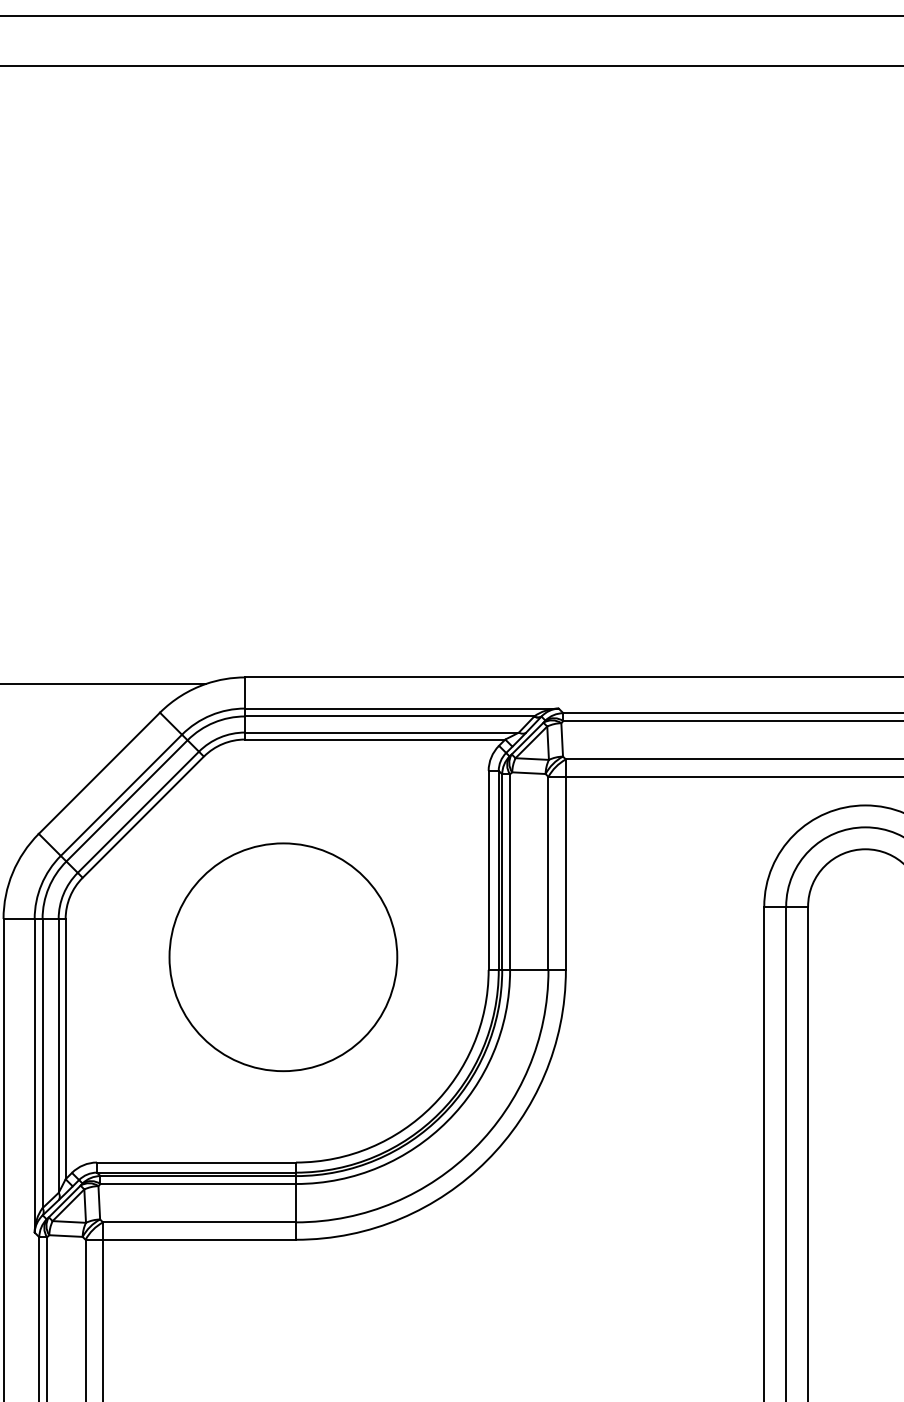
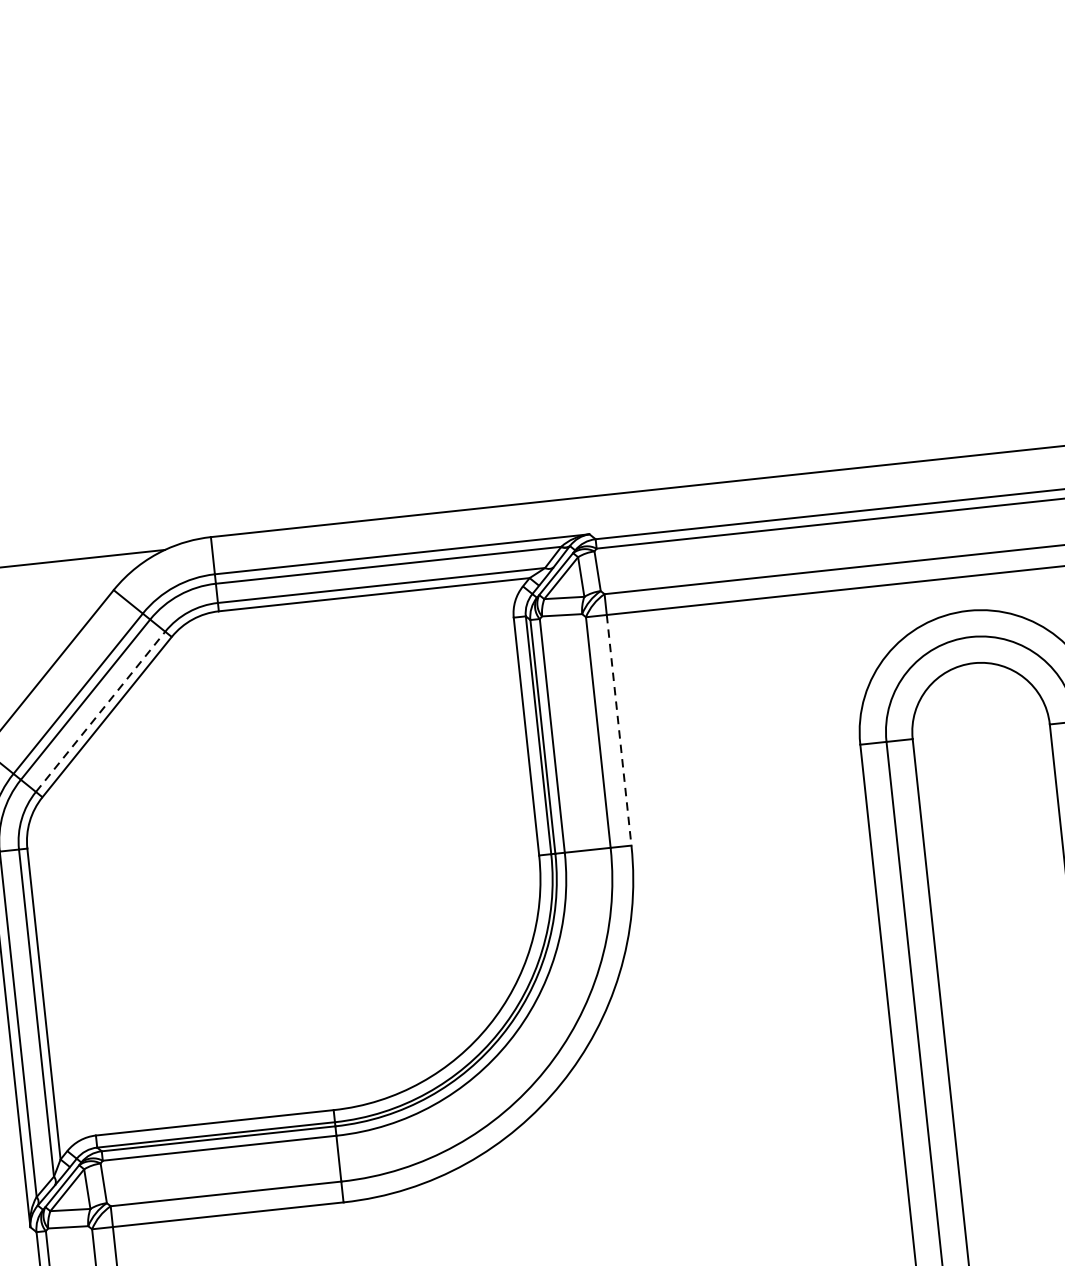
line: (138, 812) -> (100, 712), solid -> dashed
line: (565, 873) -> (618, 730), solid -> dashed
circle: (283, 957) -> (292, 866), removed

